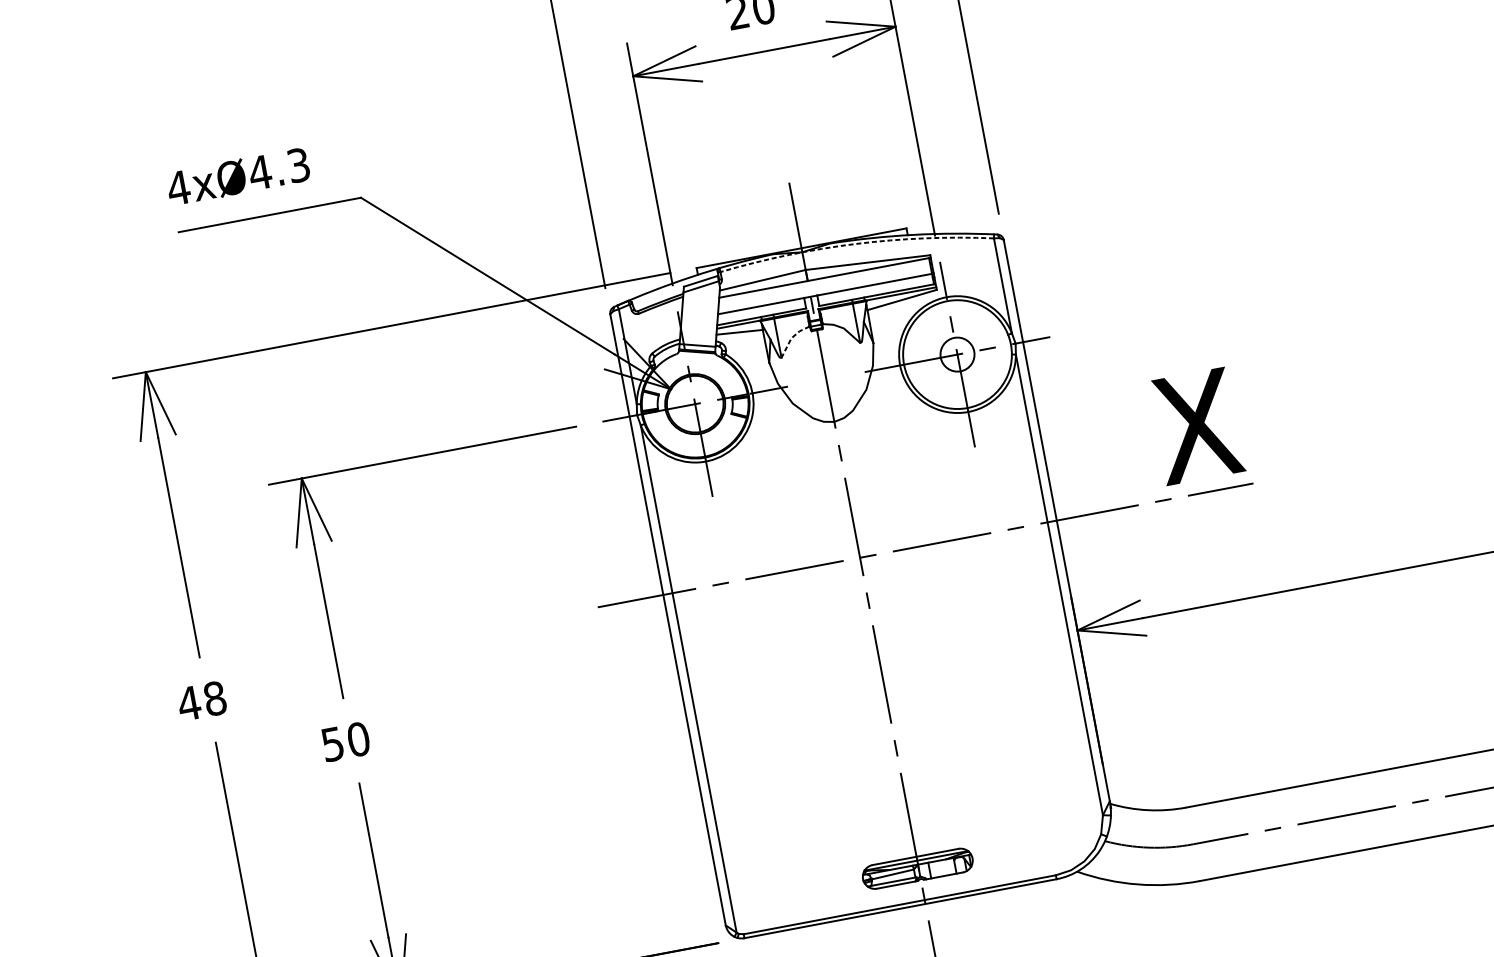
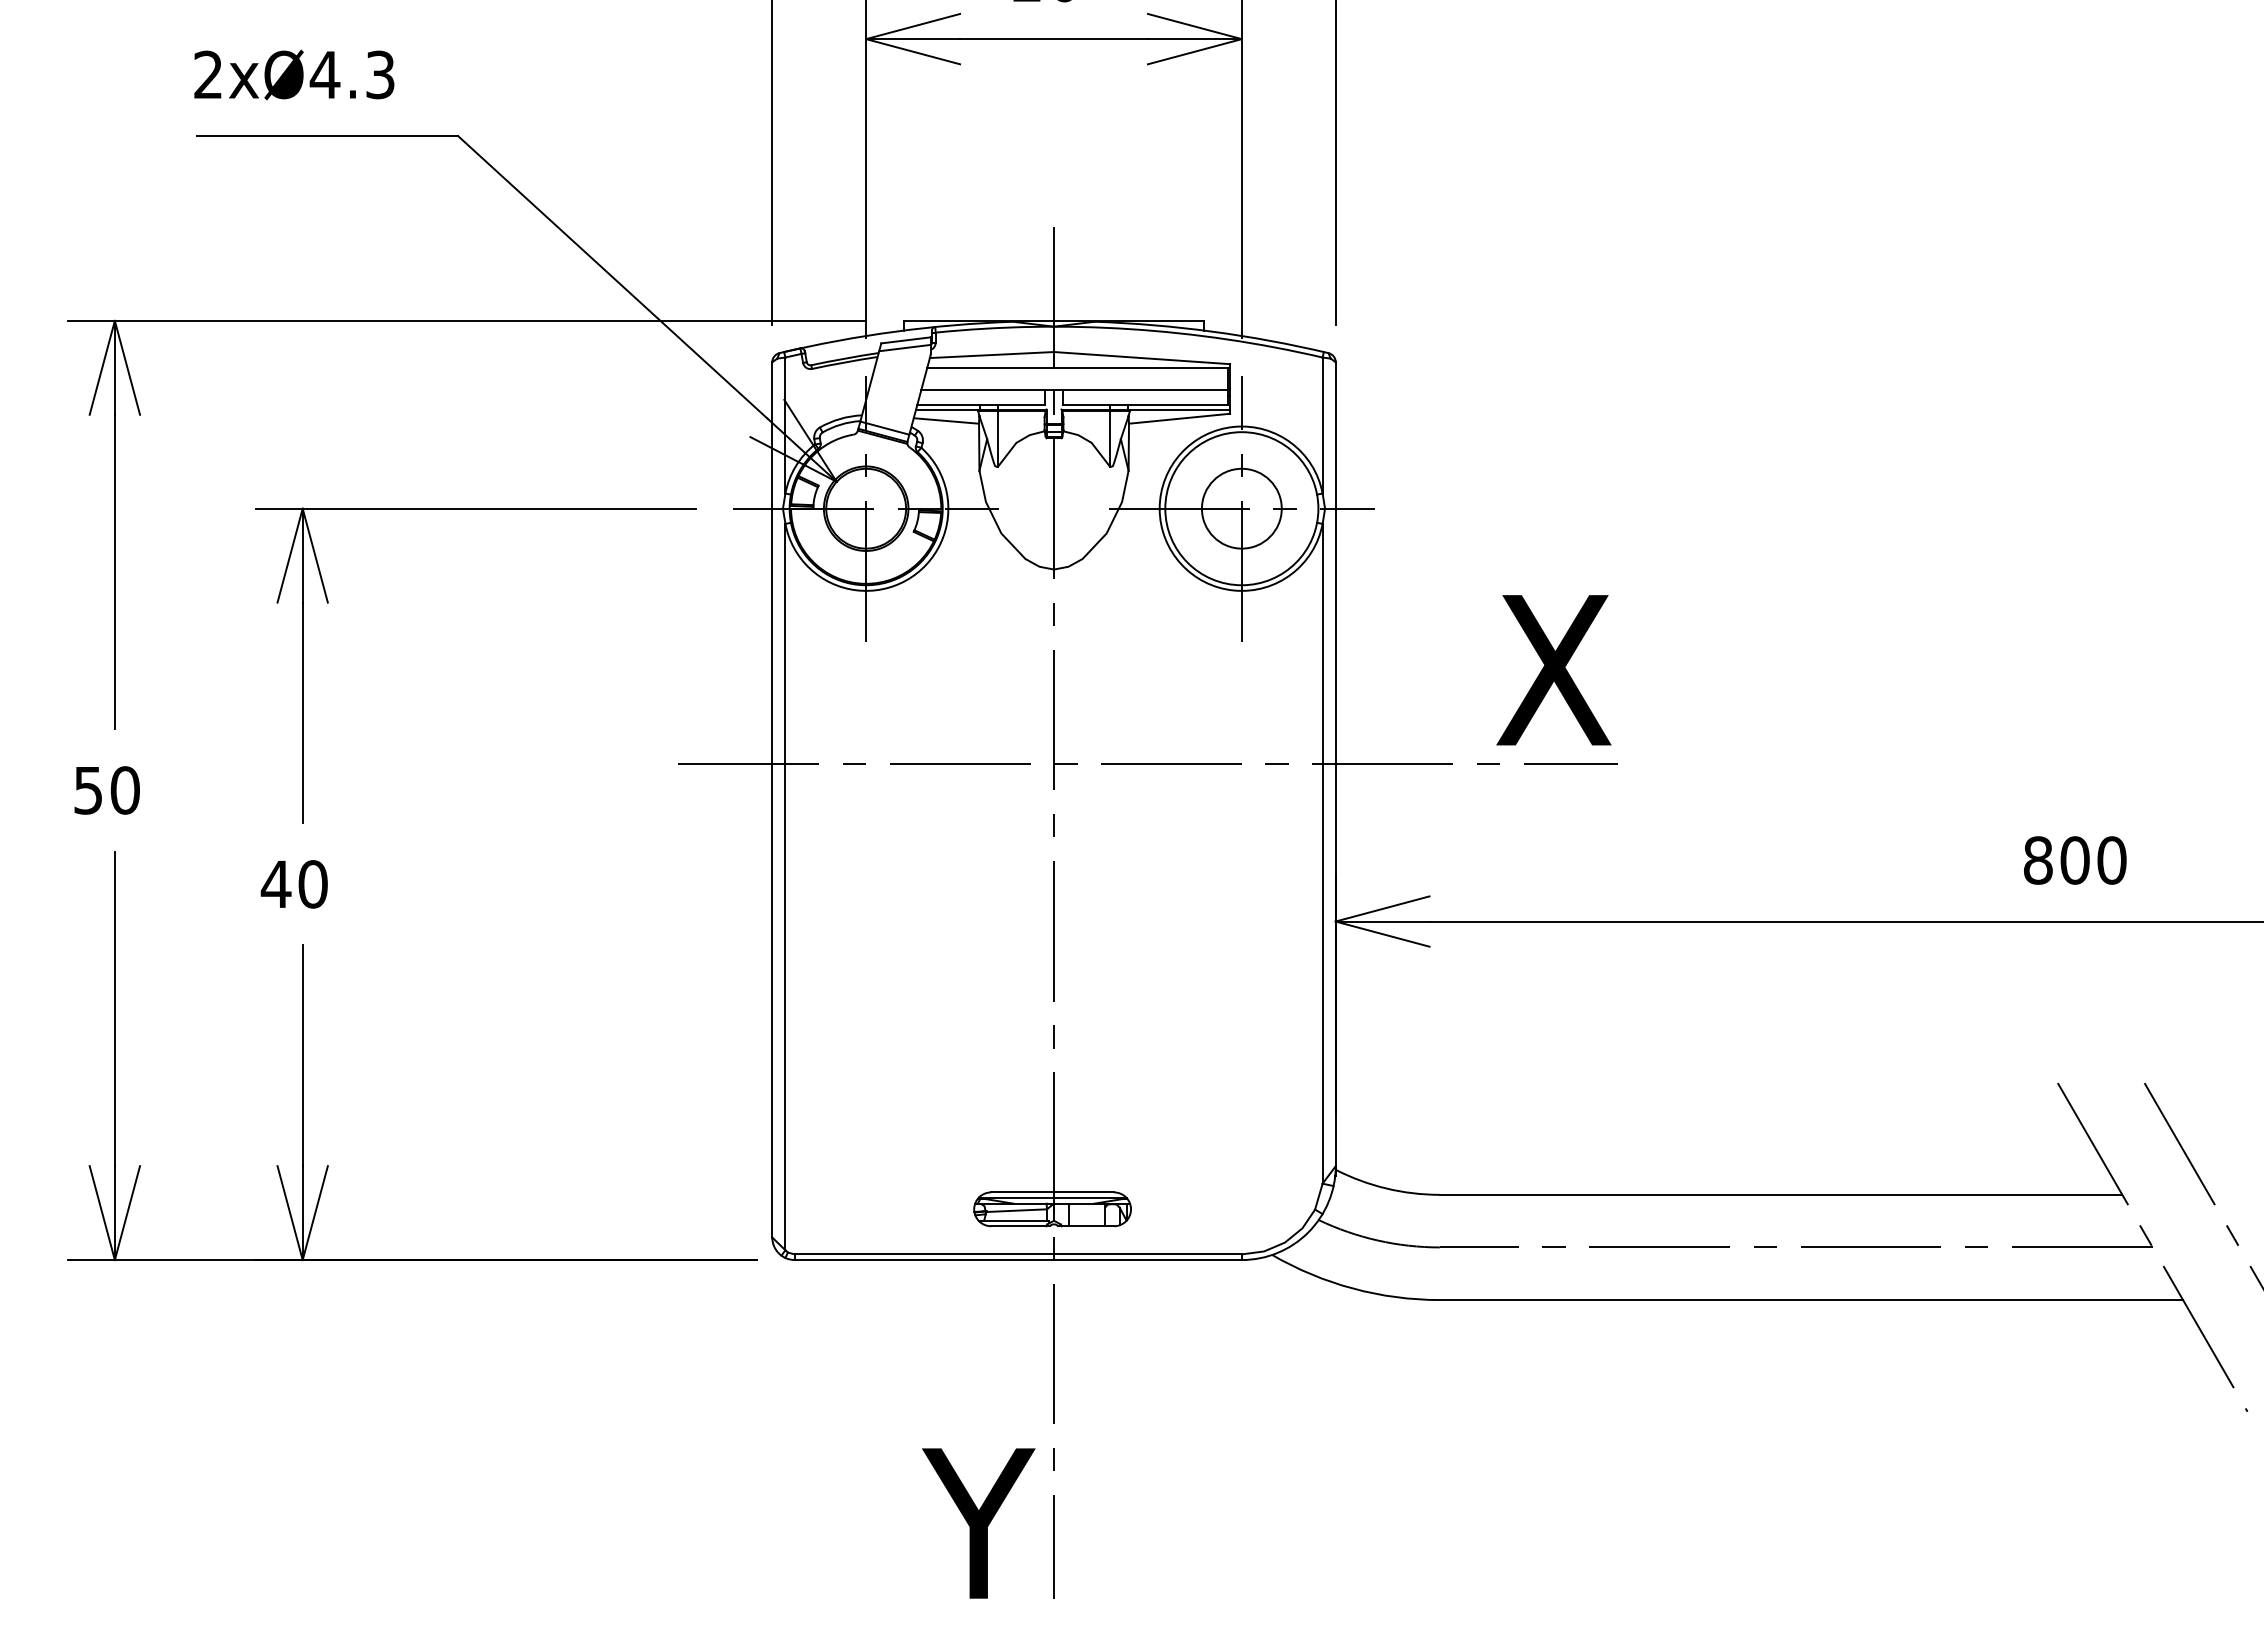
text: (178, 187) -> (208, 74), 4xØ4.3 -> 2xØ4.3
arc: (856, 244) -> (1130, 329), dashed -> solid
line: (791, 338) -> (1016, 442), dashed -> solid
circle: (957, 354) -> (1241, 508), size x1.67
text: (201, 701) -> (106, 790), 48 -> 50
text: (332, 744) -> (275, 884), 50 -> 40

